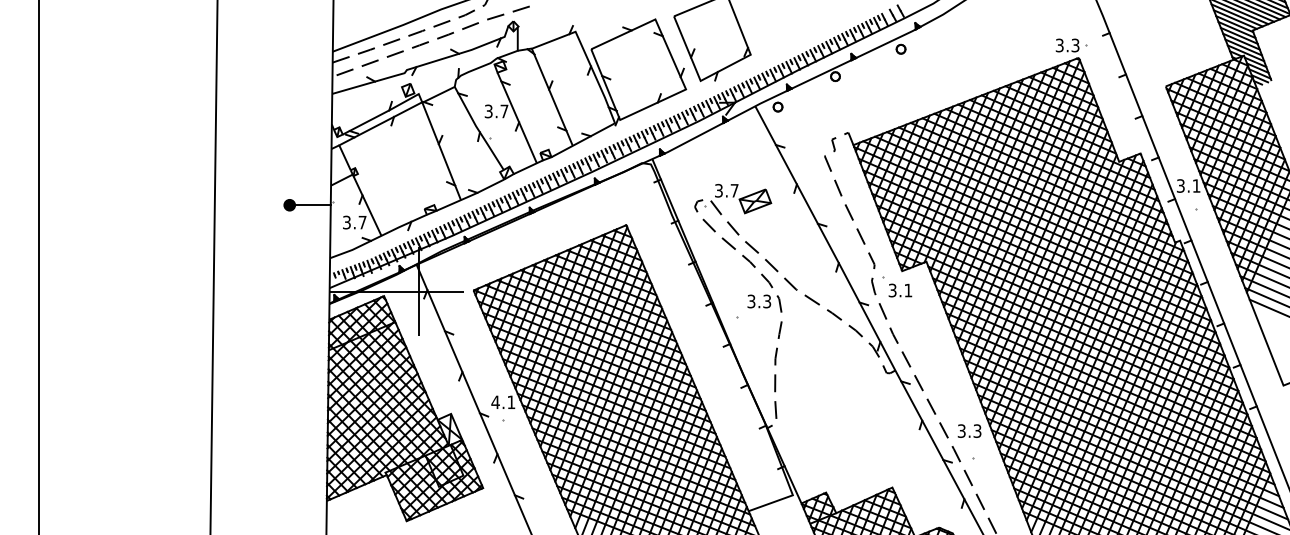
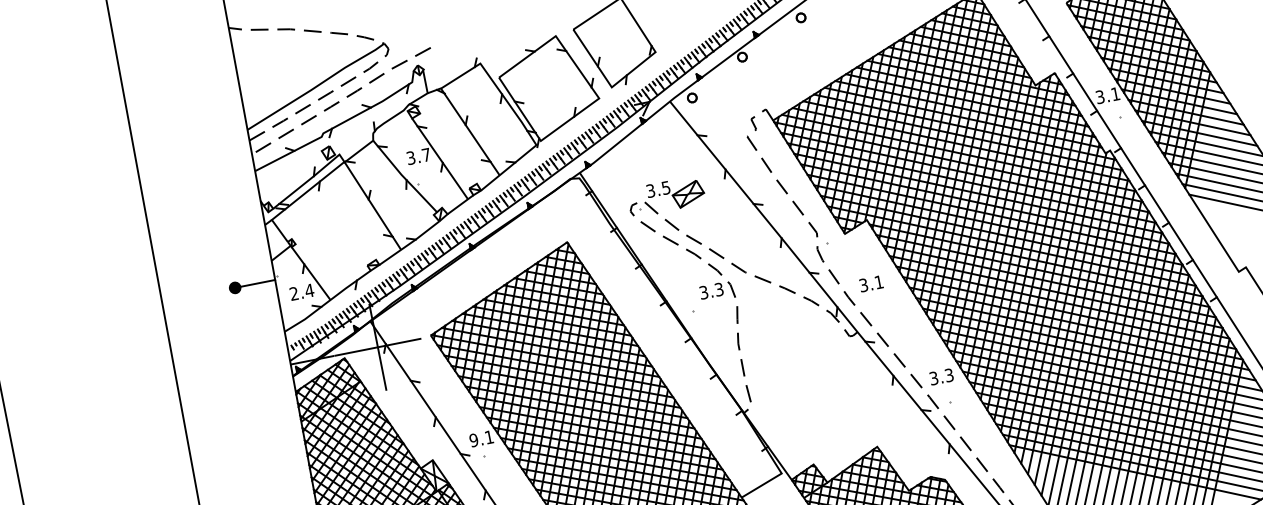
text: (734, 190) -> (665, 187), 3.7 -> 3.5
text: (354, 222) -> (301, 292), 3.7 -> 2.4
text: (900, 290) -> (871, 283), moved
text: (495, 402) -> (473, 440), 4.1 -> 9.1

